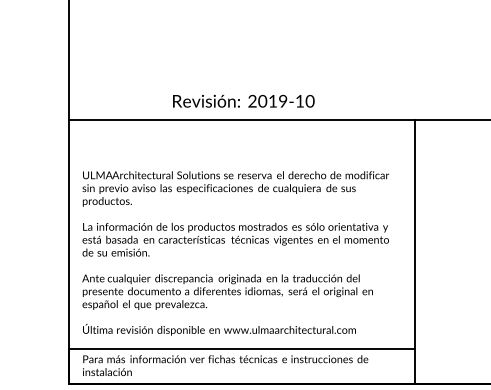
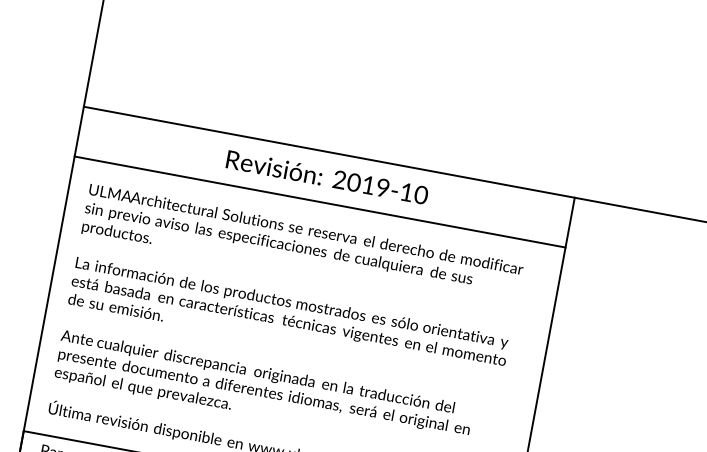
text: (243, 100) -> (327, 176), moved
line: (241, 154) -> (319, 201), added

